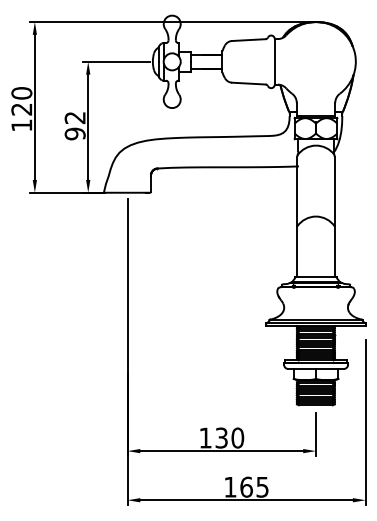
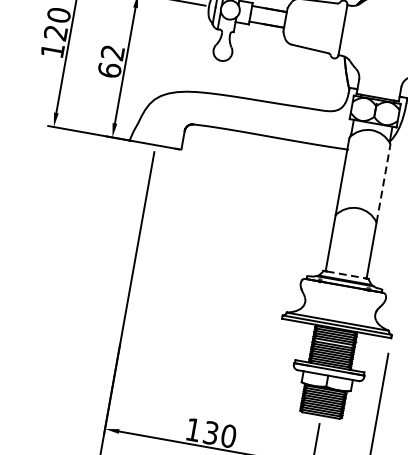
text: (74, 133) -> (108, 69), 92 -> 62
line: (334, 191) -> (383, 184), solid -> dashed
line: (316, 277) -> (346, 275), solid -> dashed

